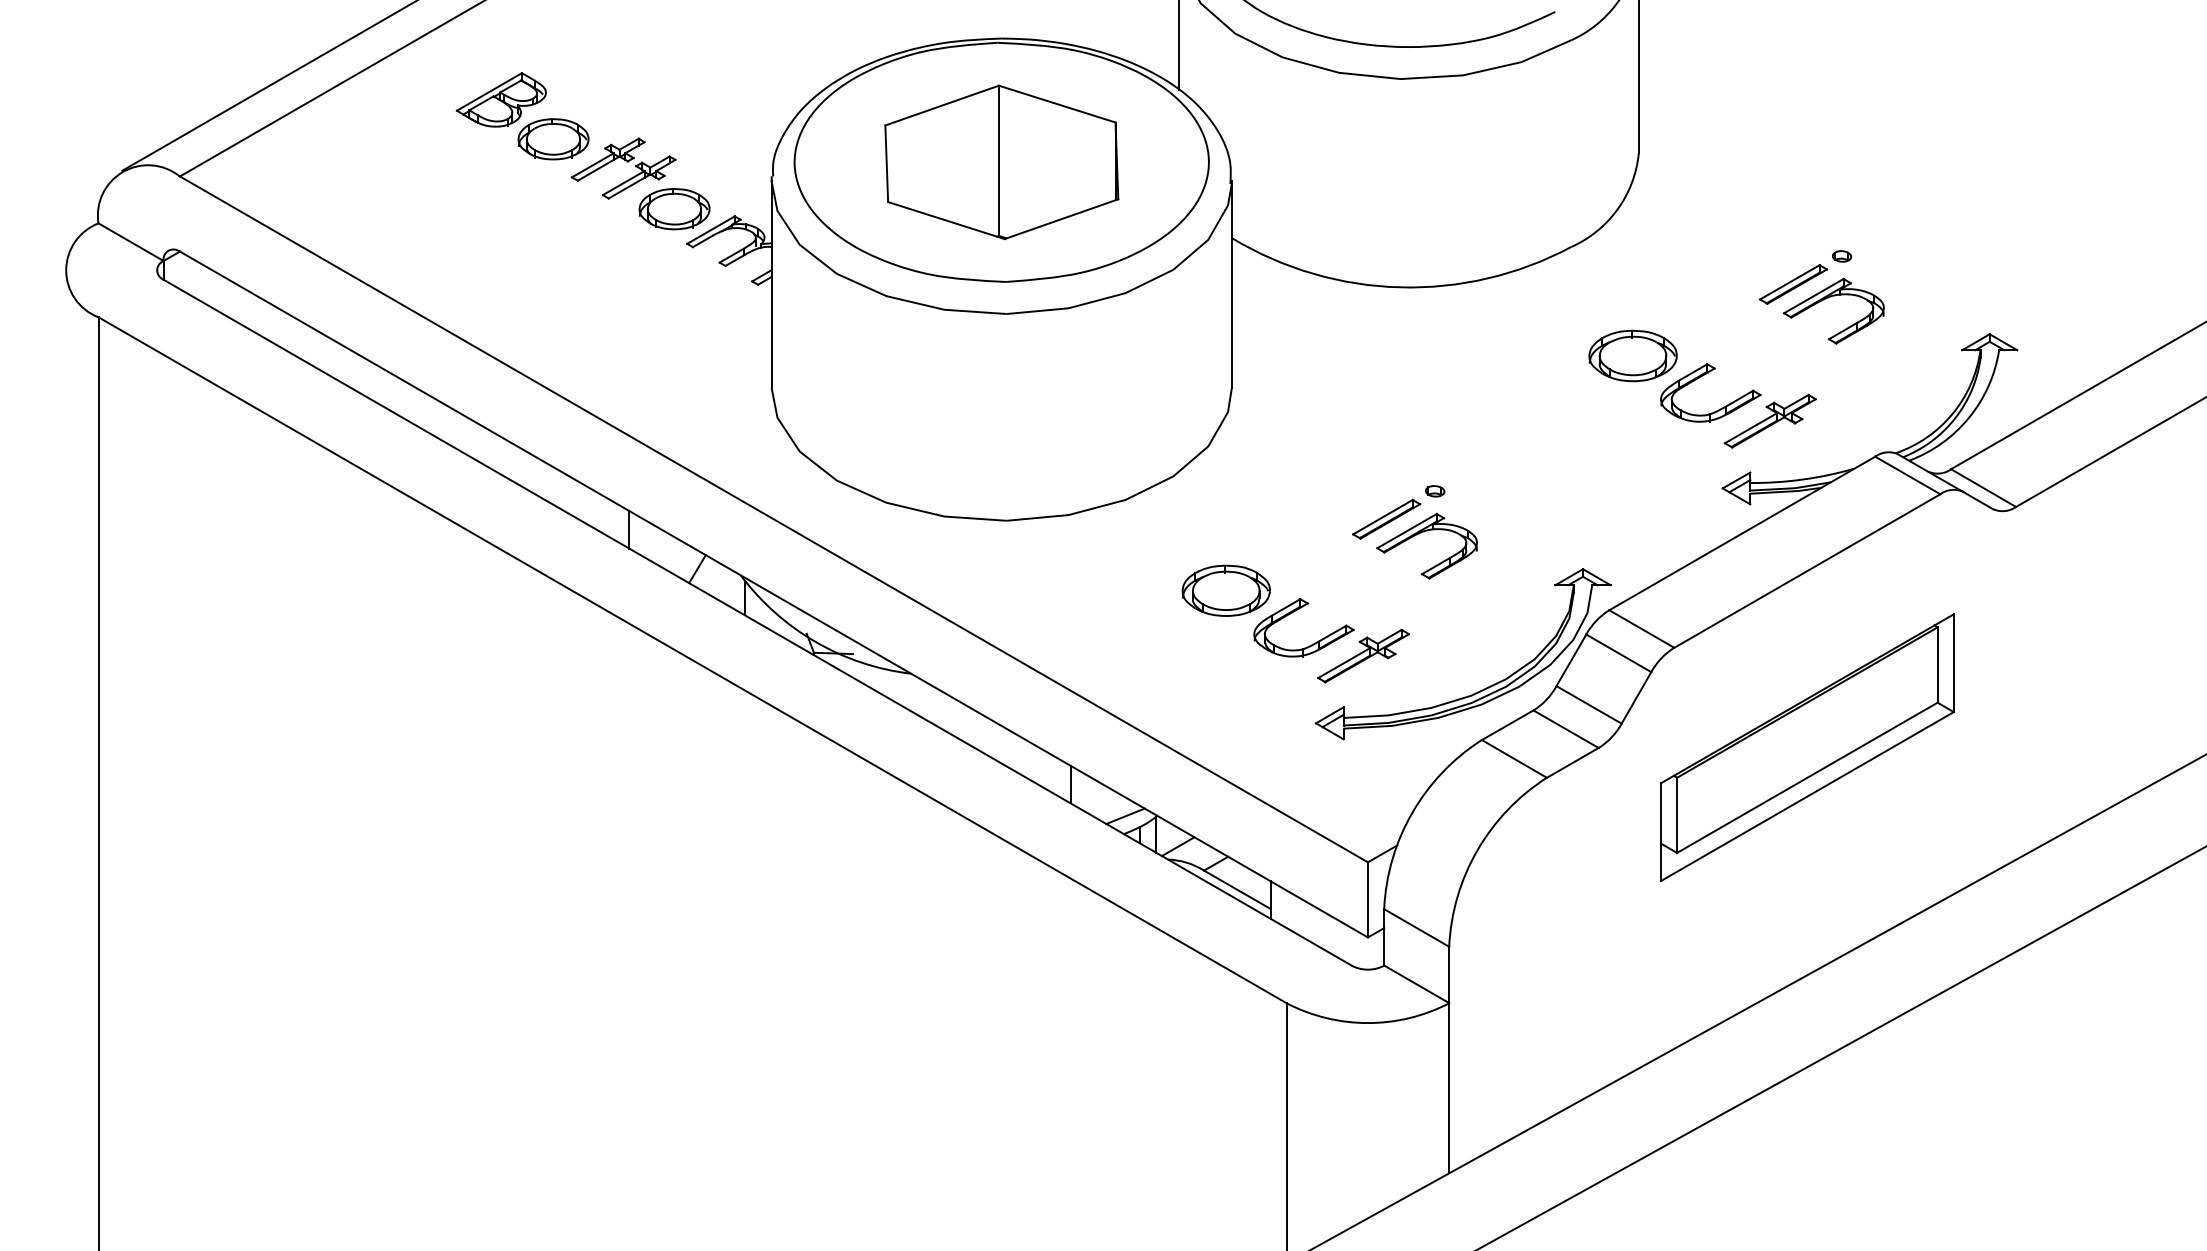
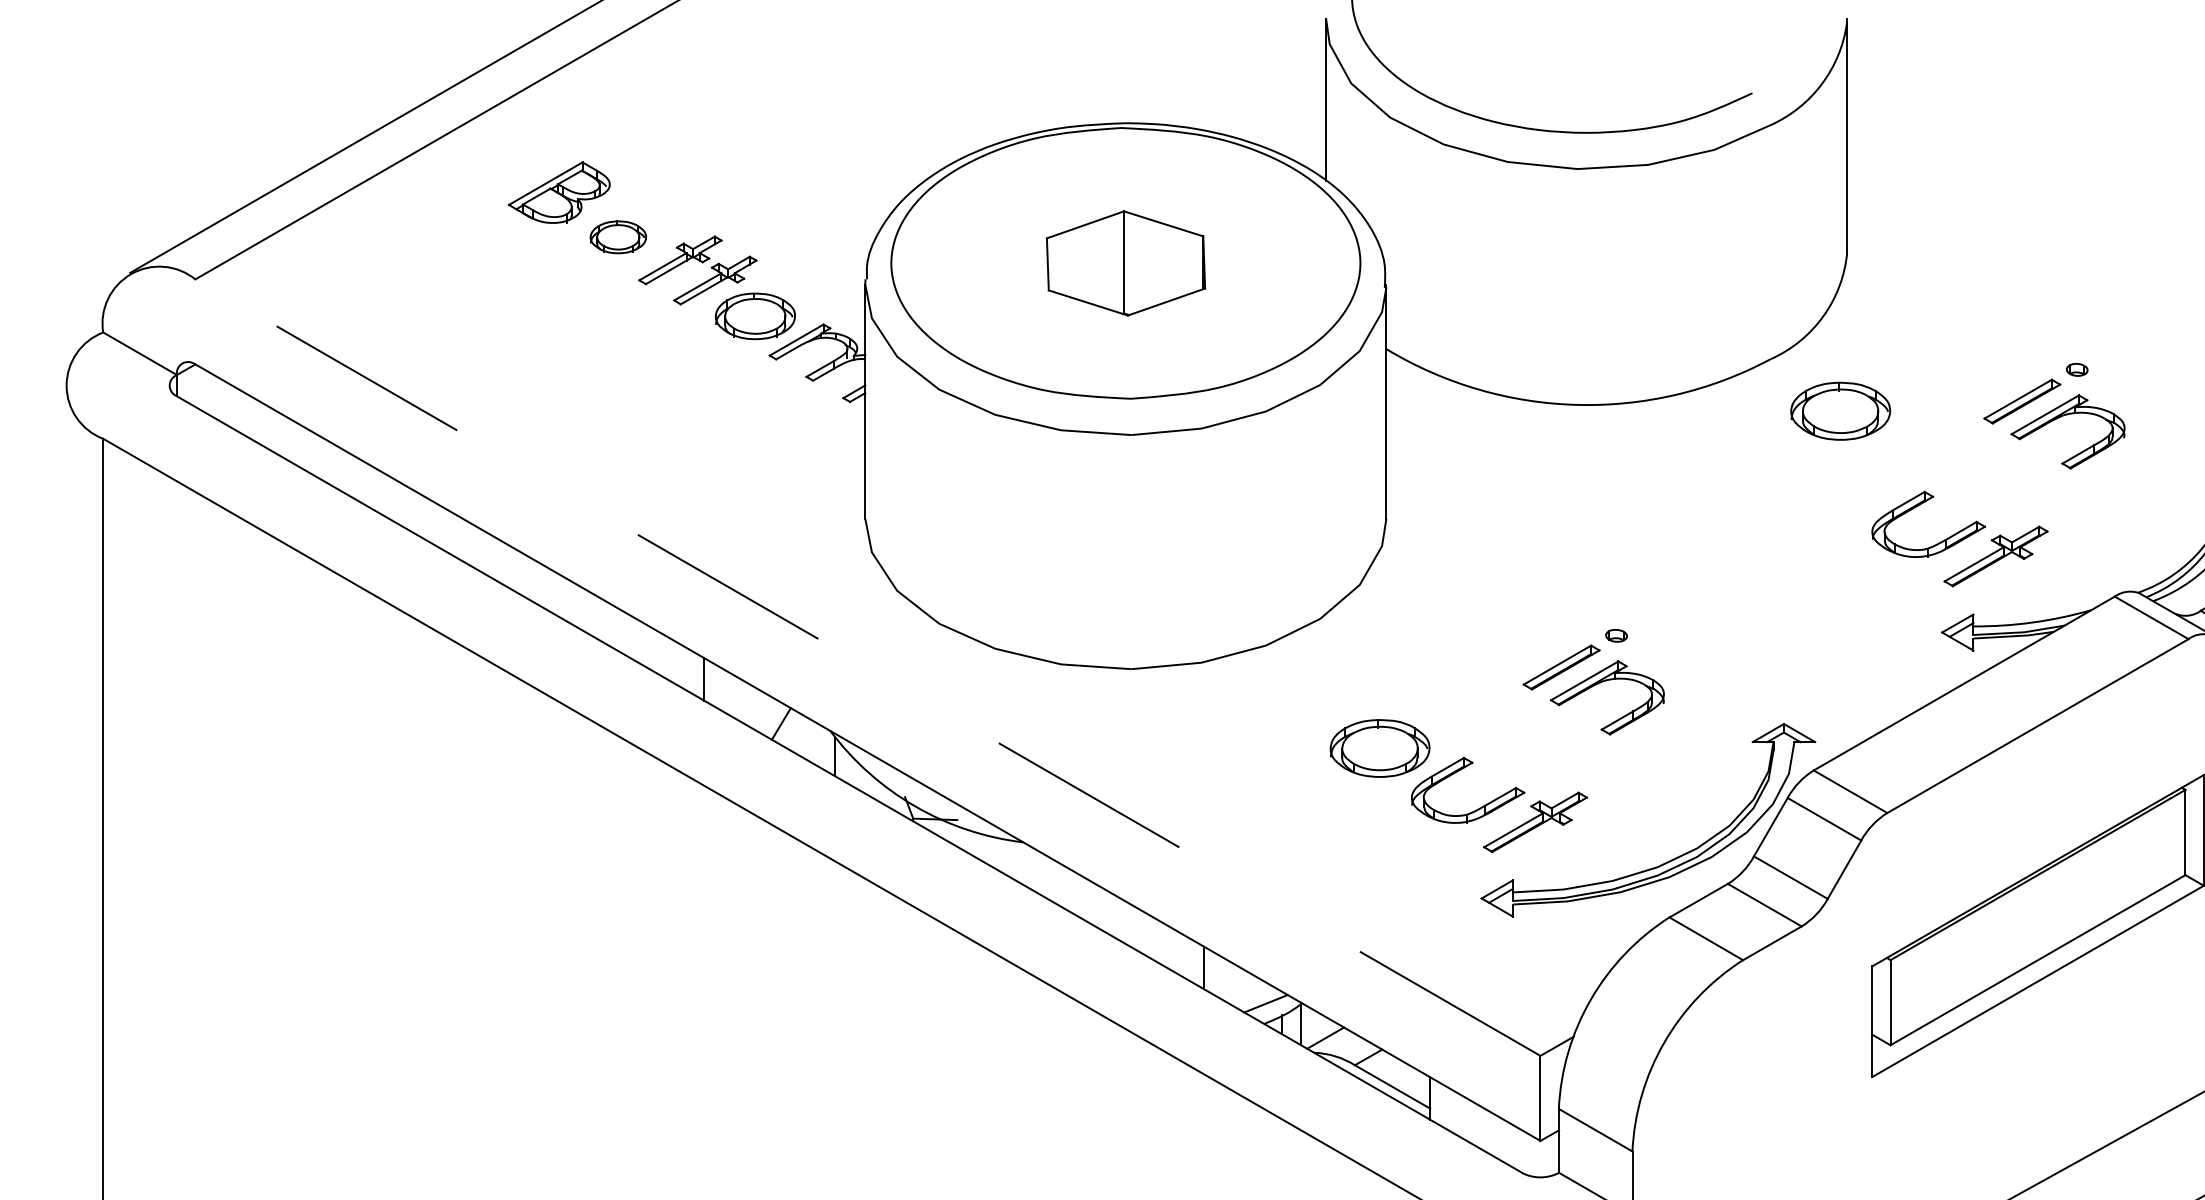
part: (553, 139) -> (618, 237), size x0.7
part: (1001, 162) -> (1125, 263), size x0.6
part: (1632, 355) -> (1840, 410), moved
line: (773, 519) -> (867, 667), solid -> dashed

